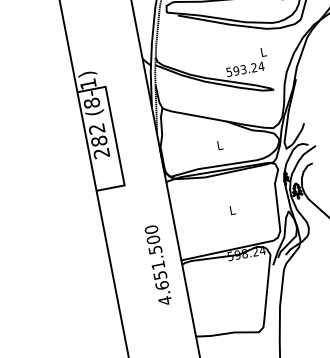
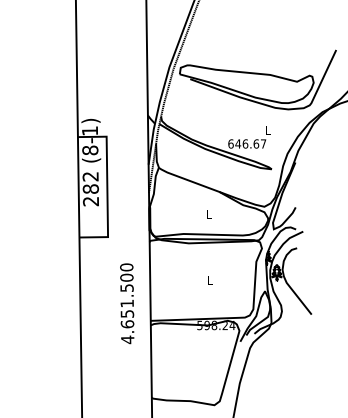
text: (245, 68) -> (247, 143), 593.24 -> 646.67
text: (158, 265) -> (127, 303), moved

